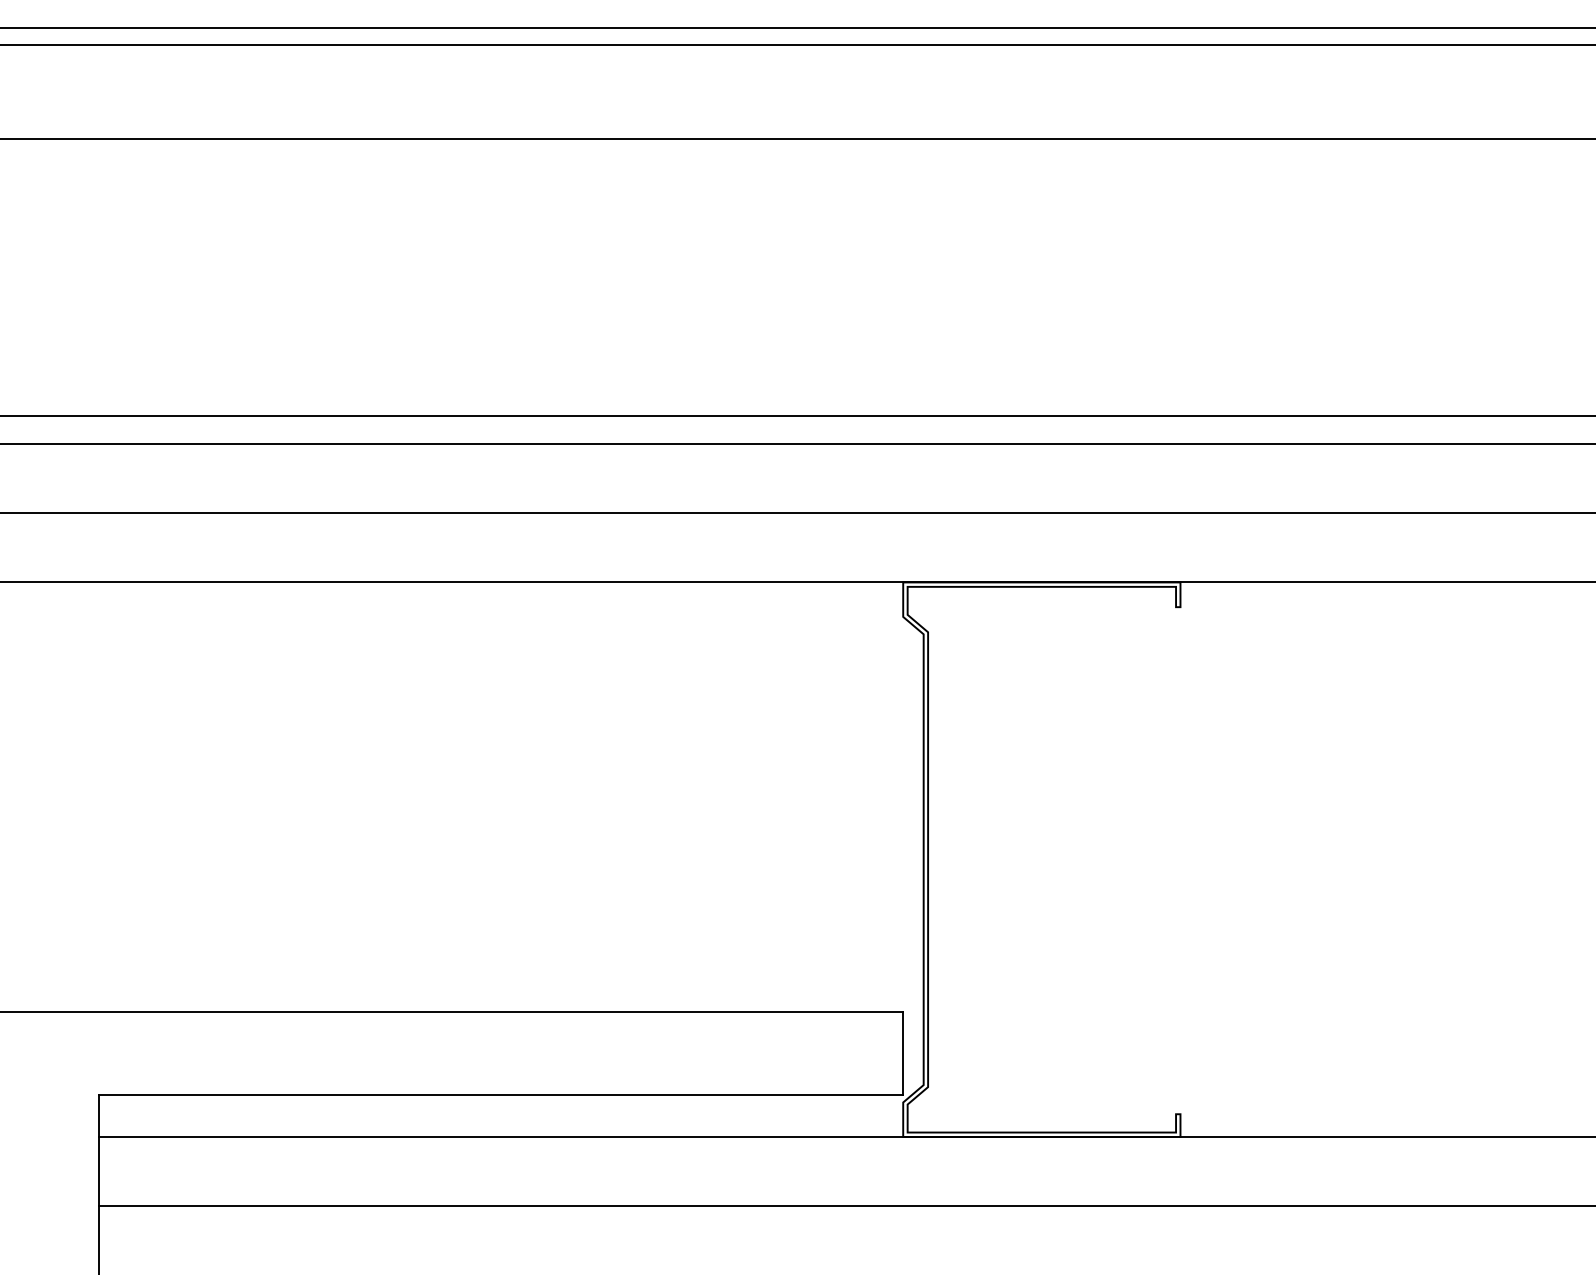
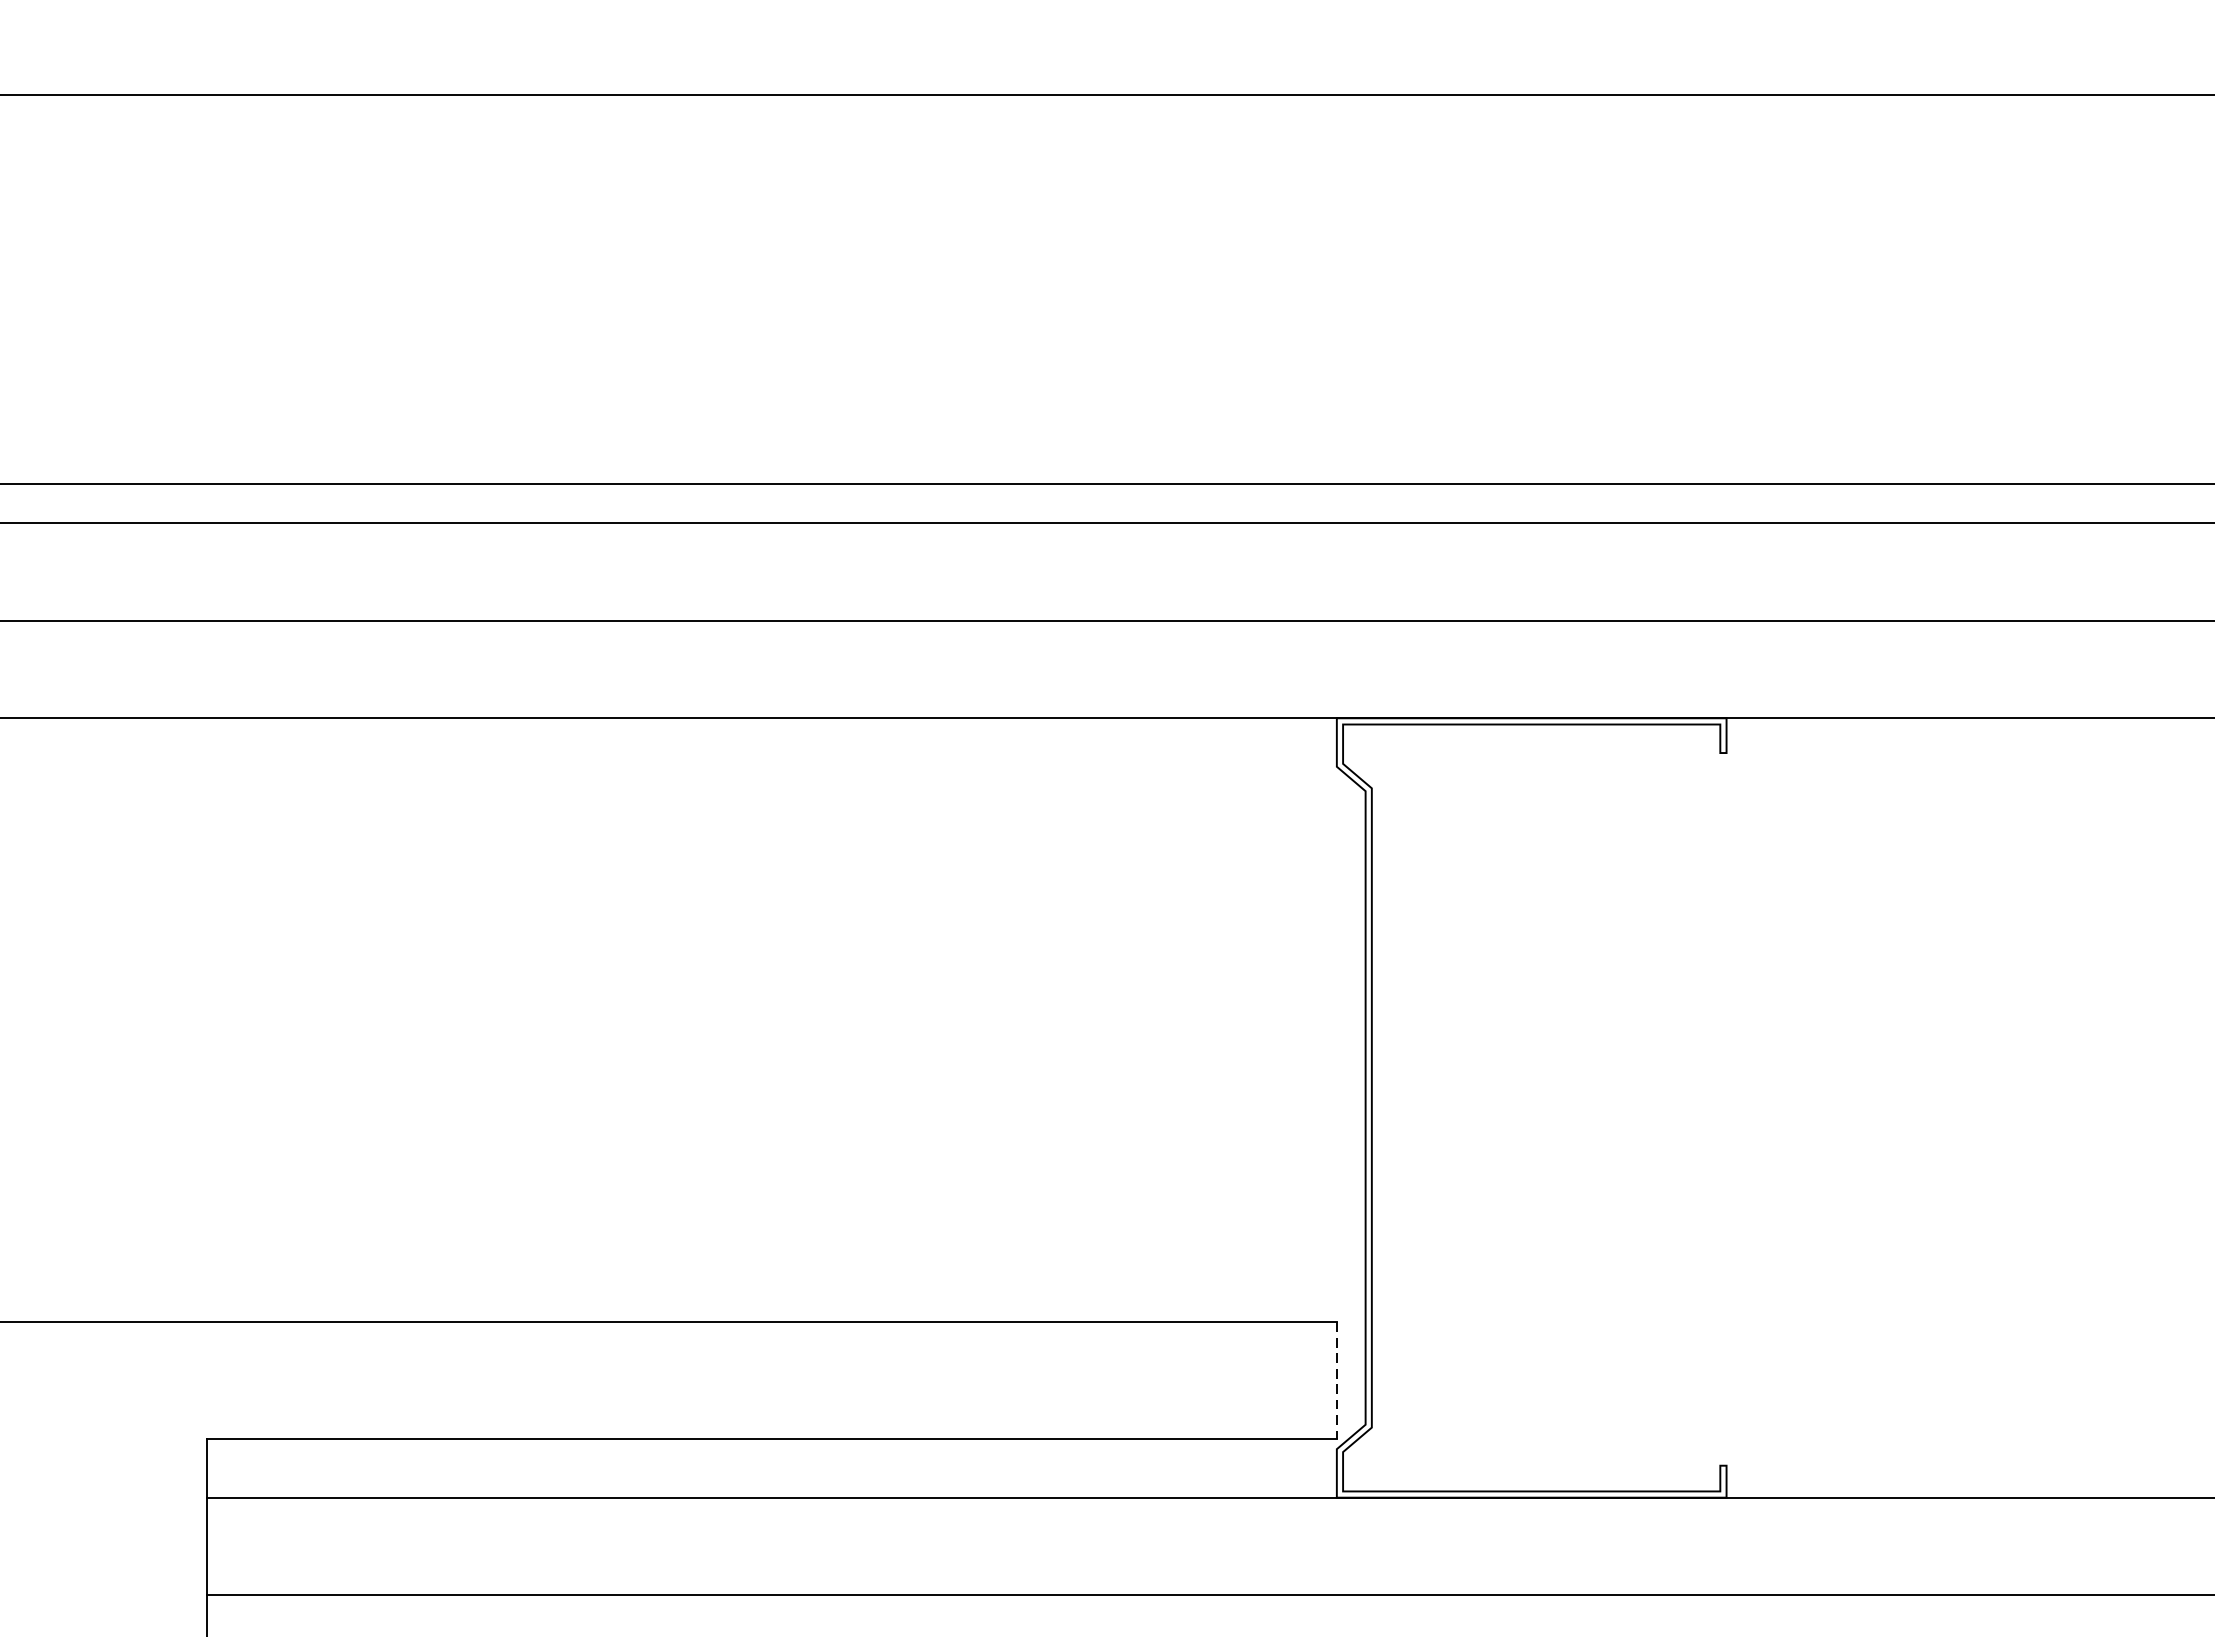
line: (903, 1053) -> (1337, 1380), solid -> dashed

